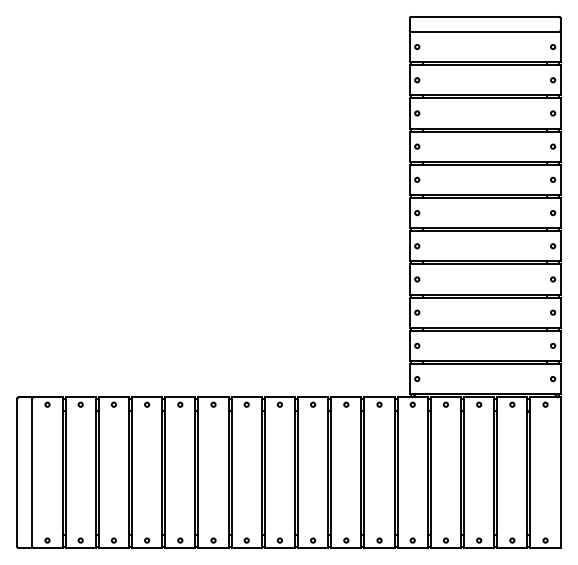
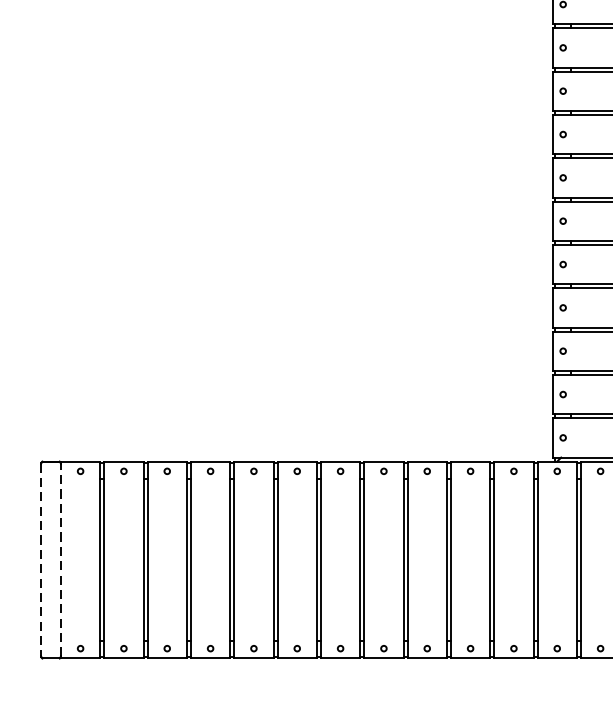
line: (17, 472) -> (41, 559), solid -> dashed
line: (32, 472) -> (60, 559), solid -> dashed

